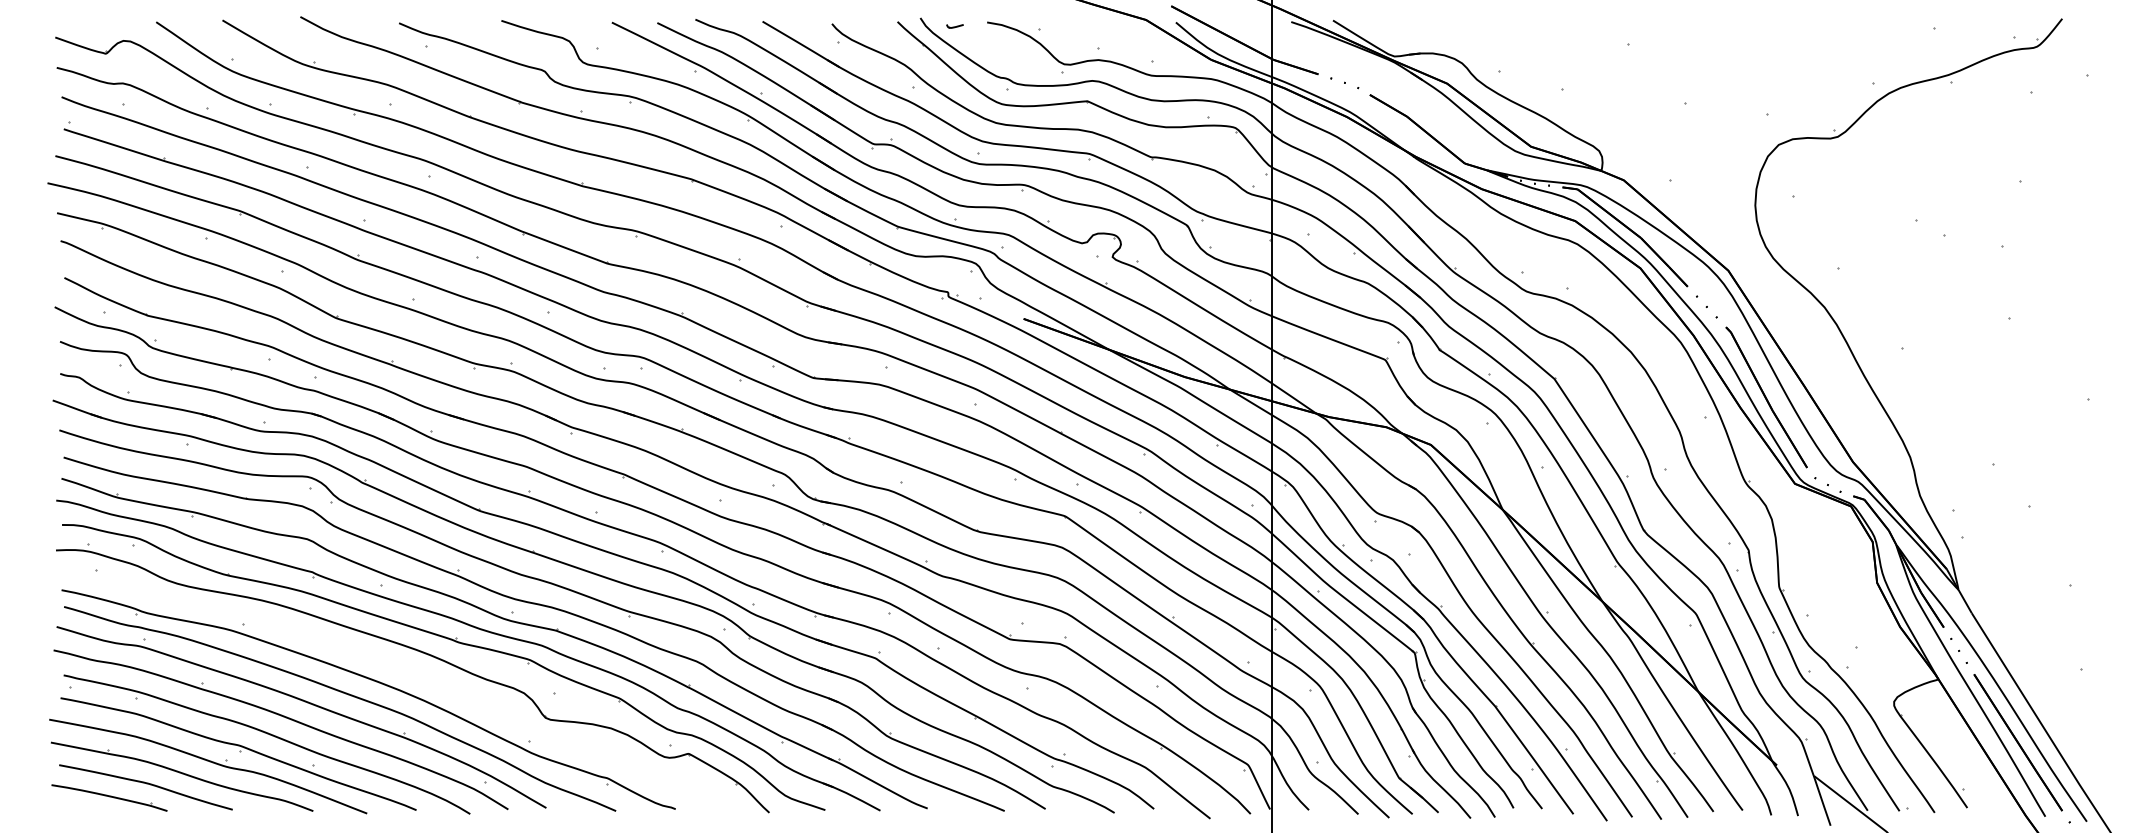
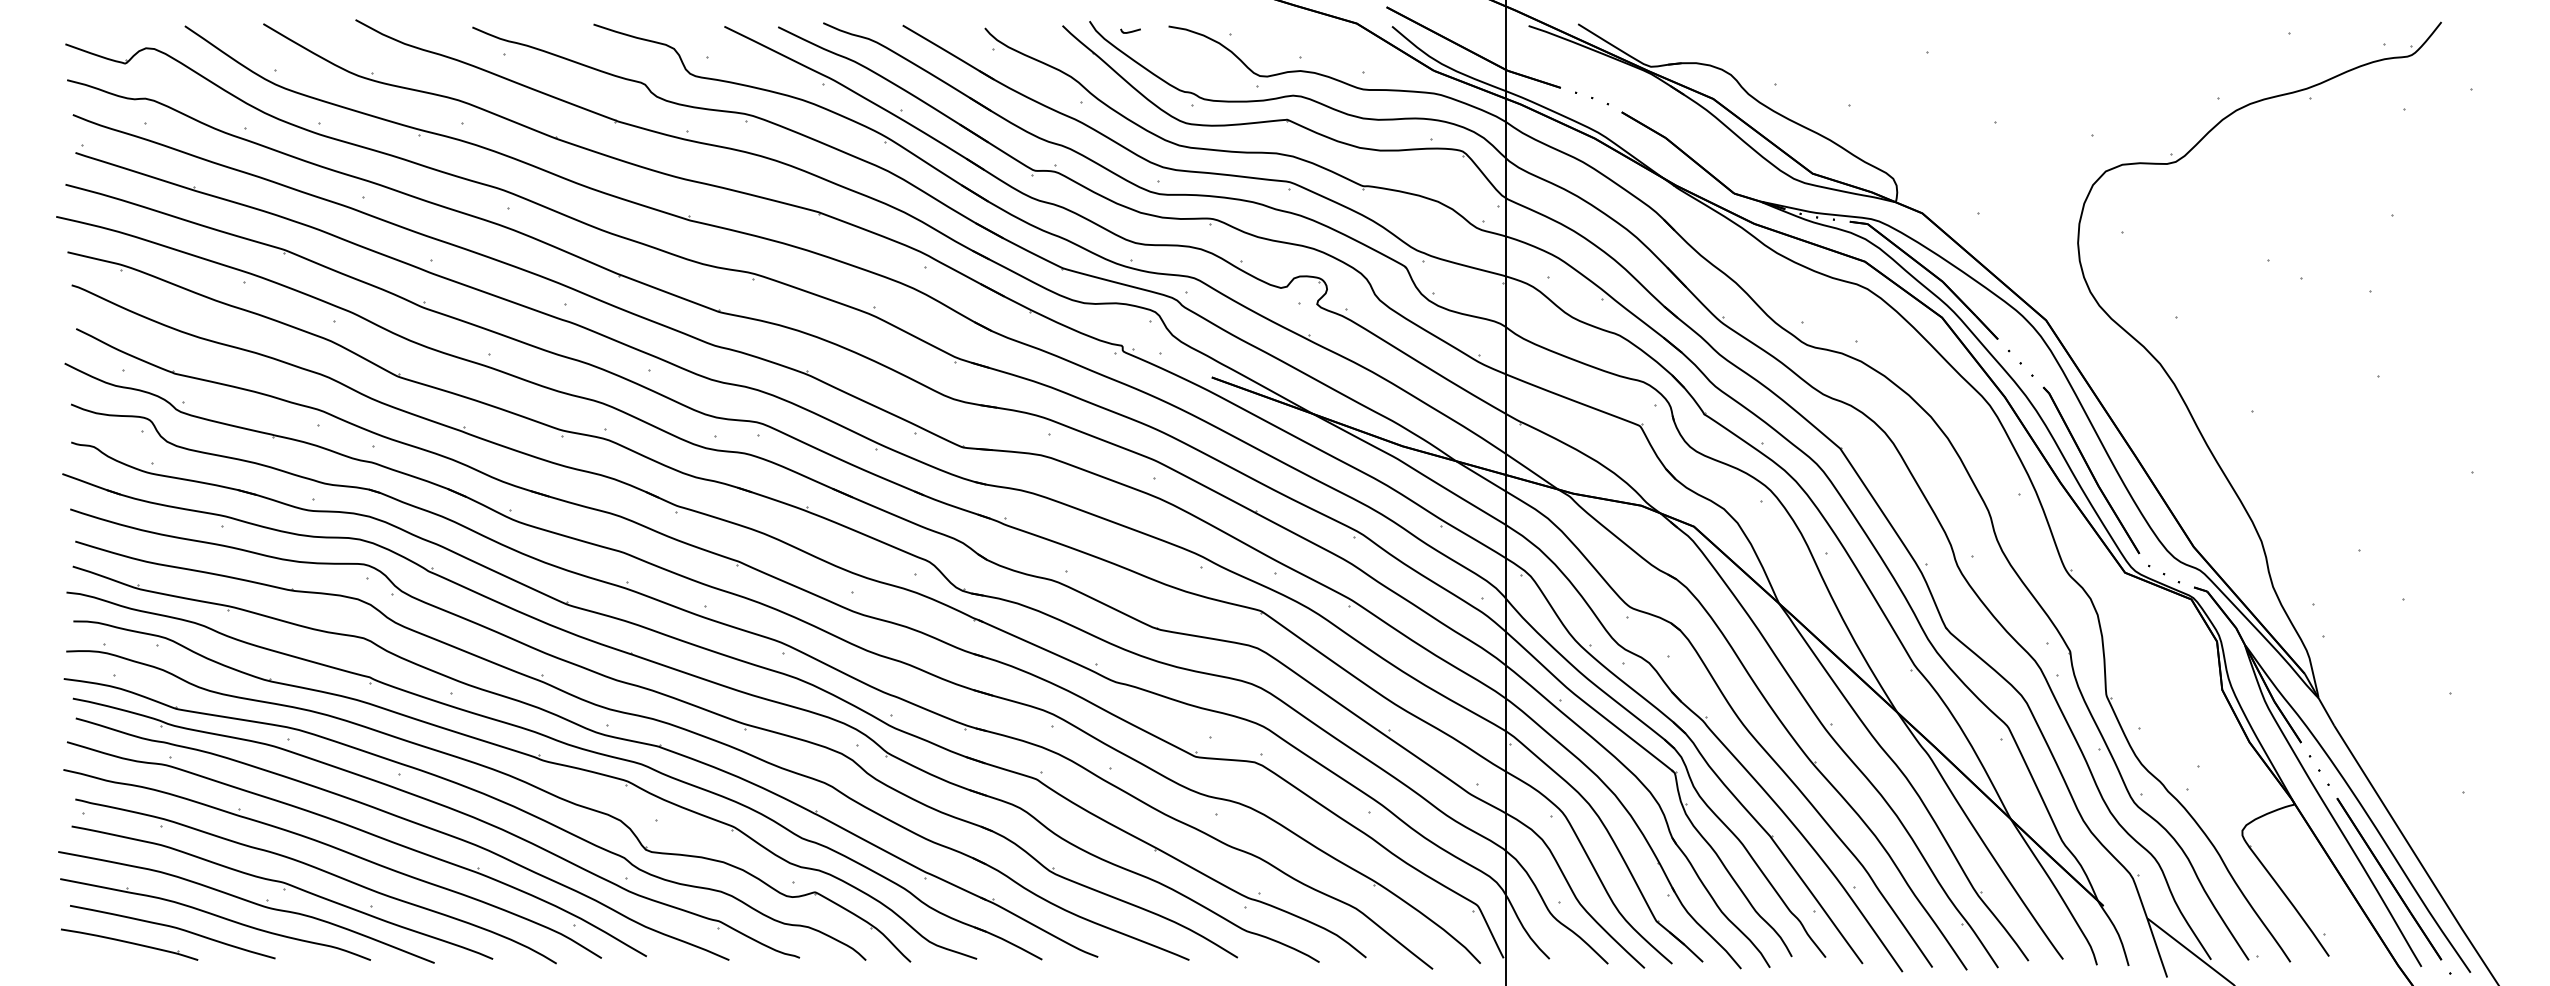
part: (402, 669) -> (476, 792), added

